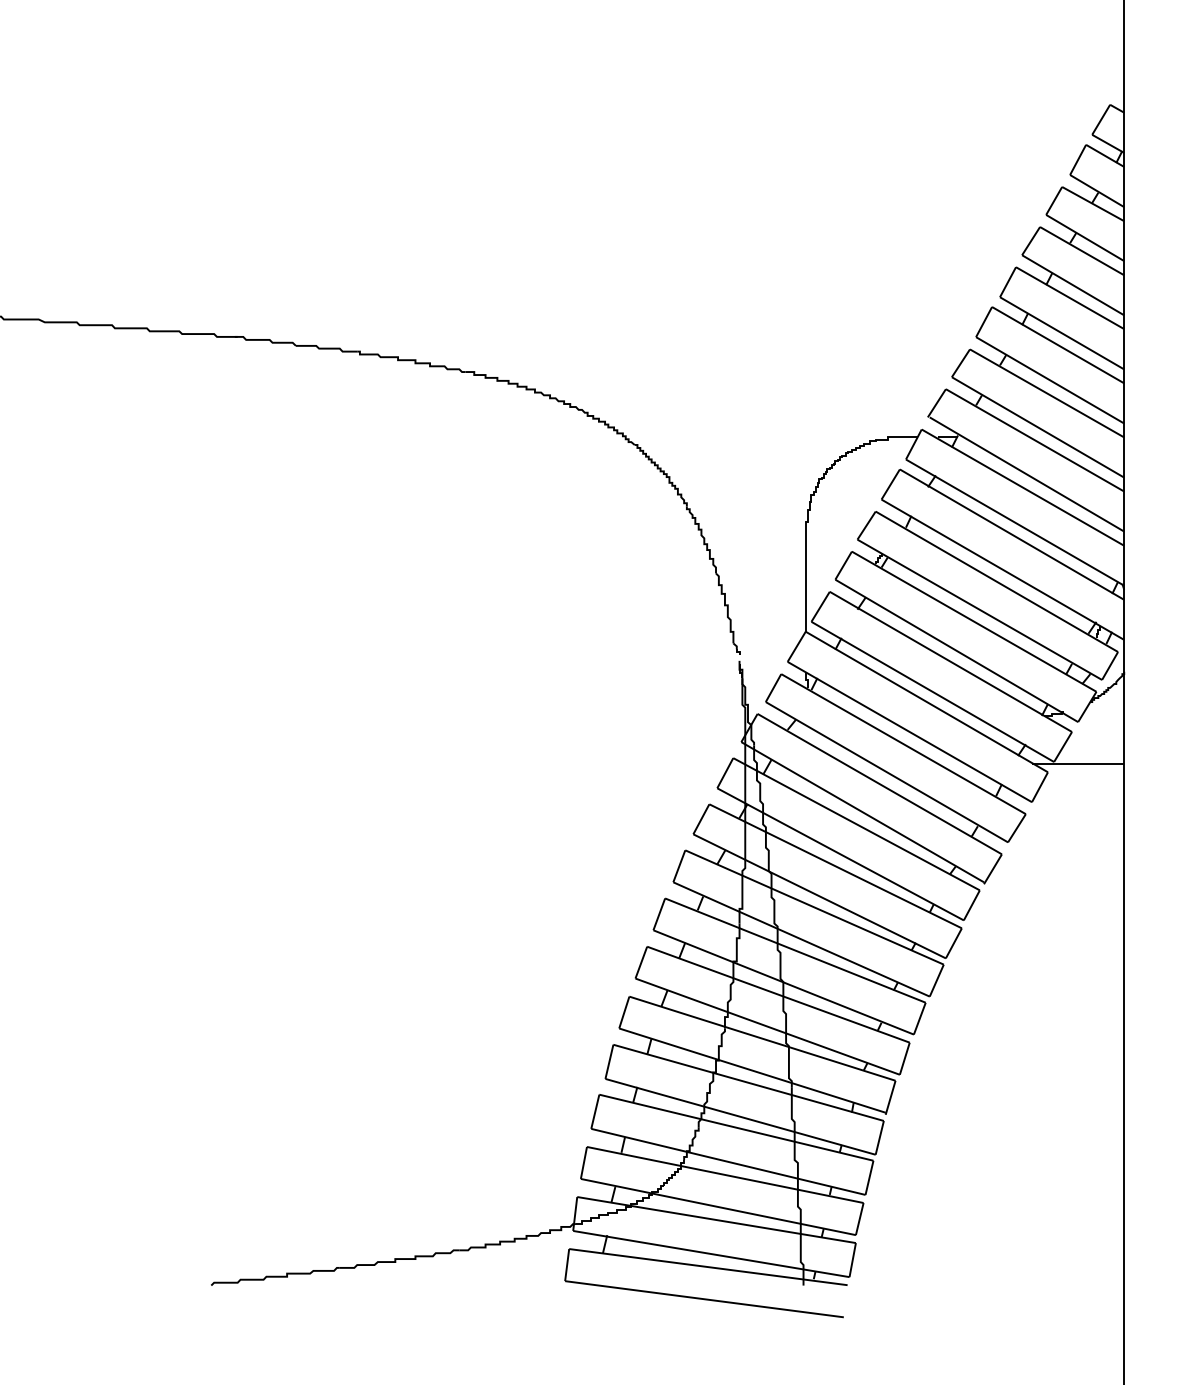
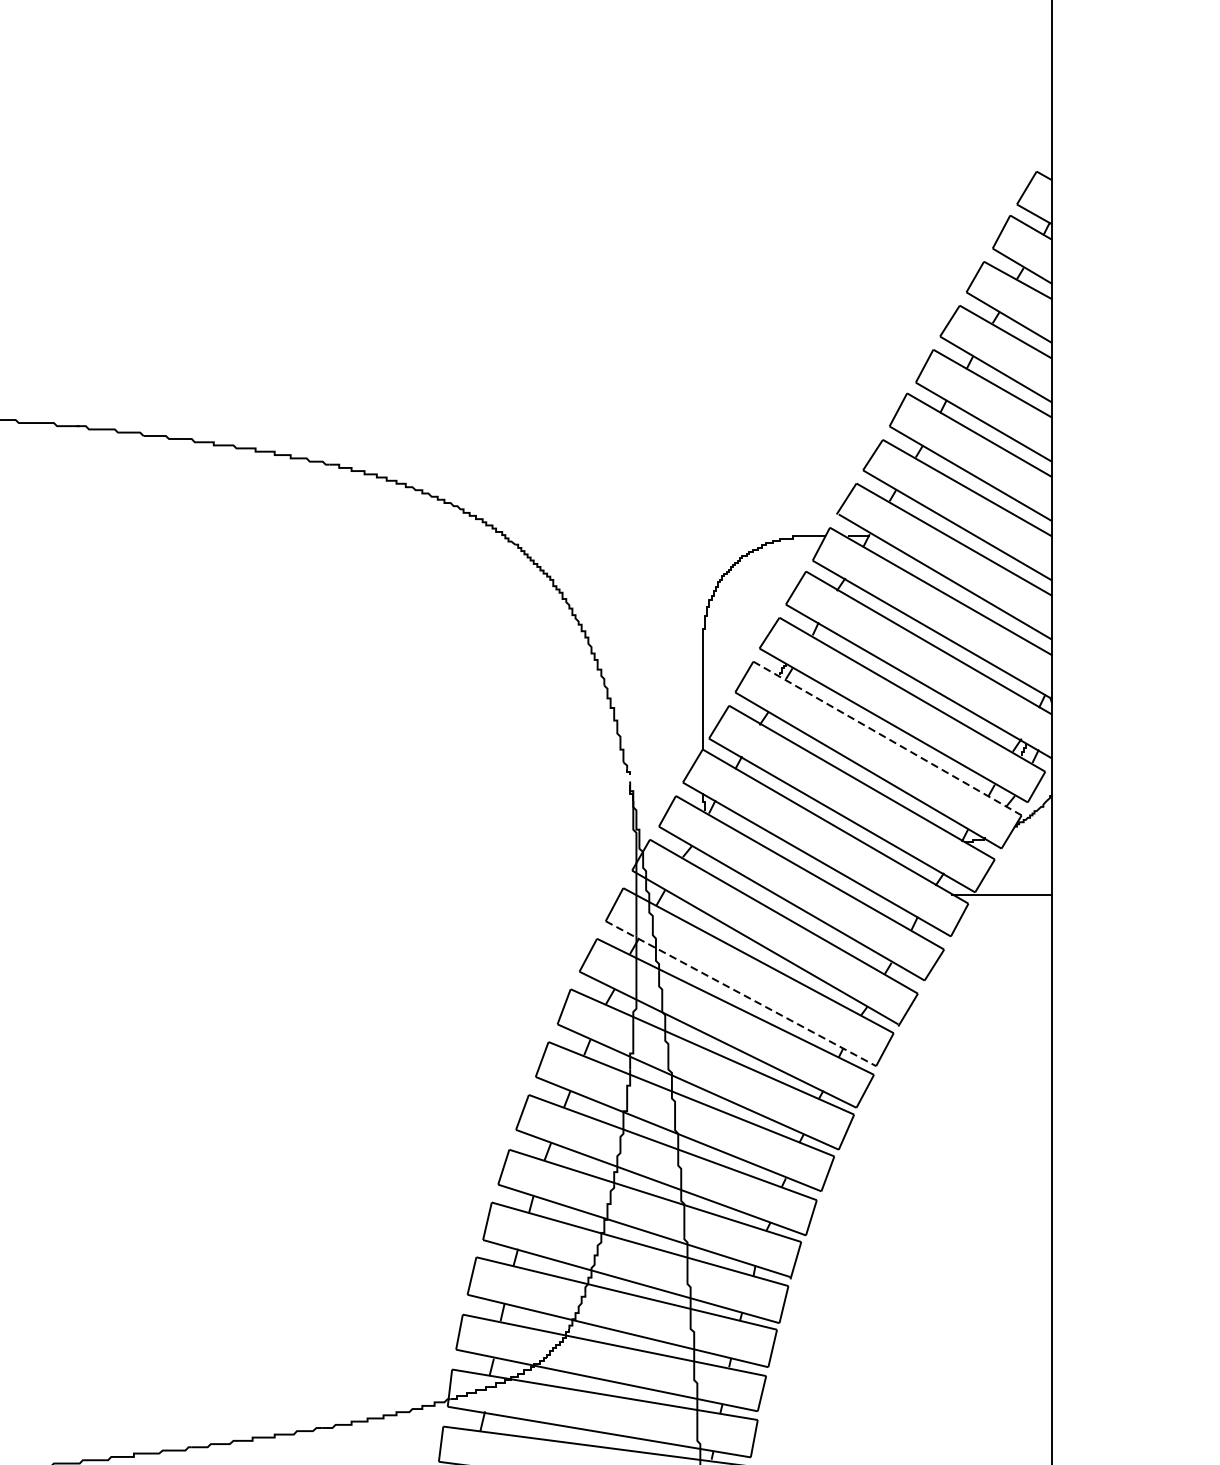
line: (974, 621) -> (887, 738), solid -> dashed
line: (840, 854) -> (740, 993), solid -> dashed

